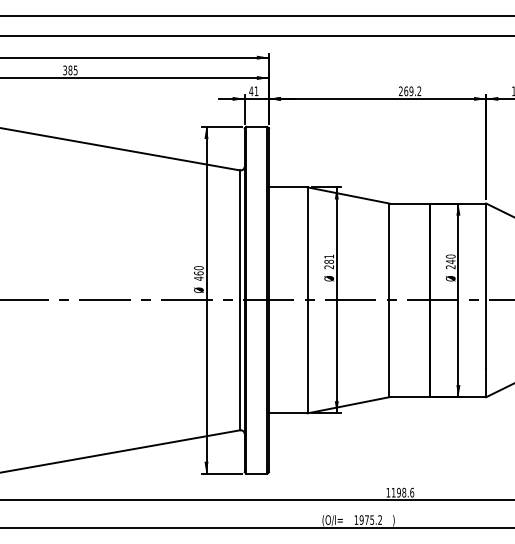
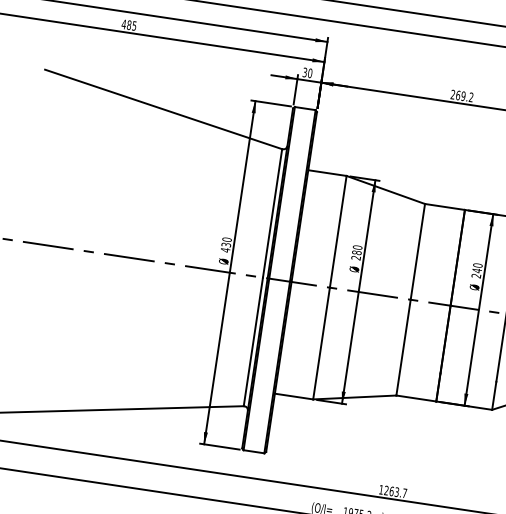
text: (65, 70) -> (124, 24), 385 -> 485
text: (253, 91) -> (307, 73), 41 -> 30
text: (329, 256) -> (357, 247), 281 -> 280
text: (198, 273) -> (225, 244), 460 -> 430
text: (402, 492) -> (395, 491), 1198.6 -> 1263.7

